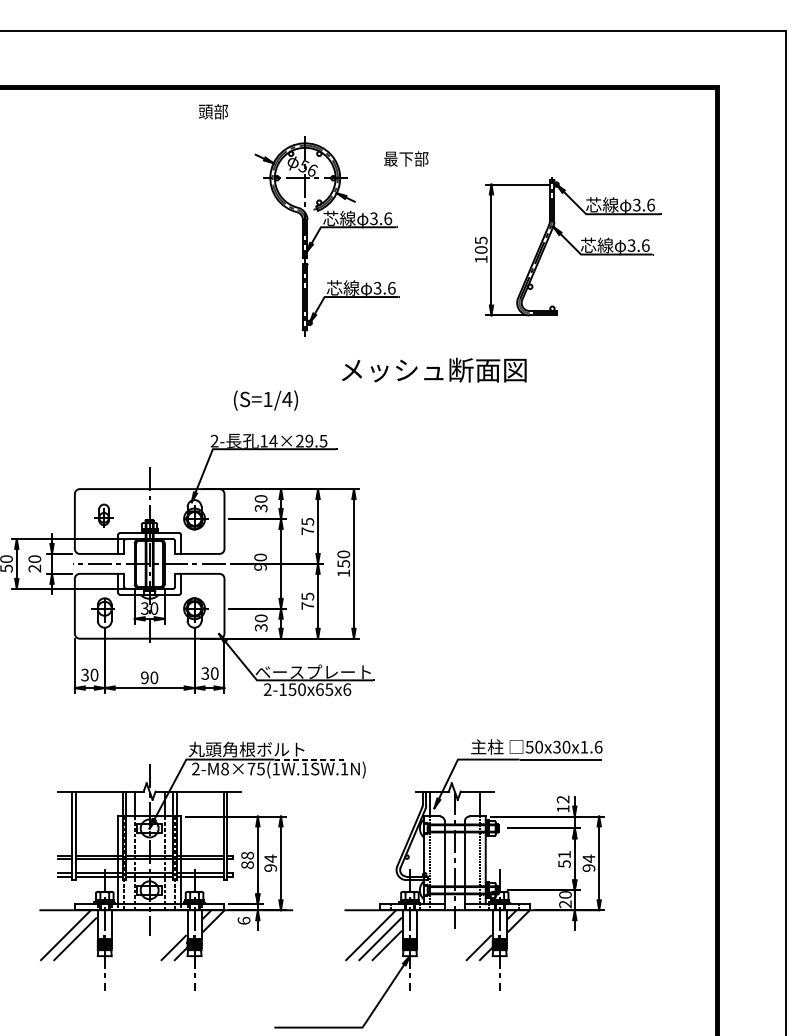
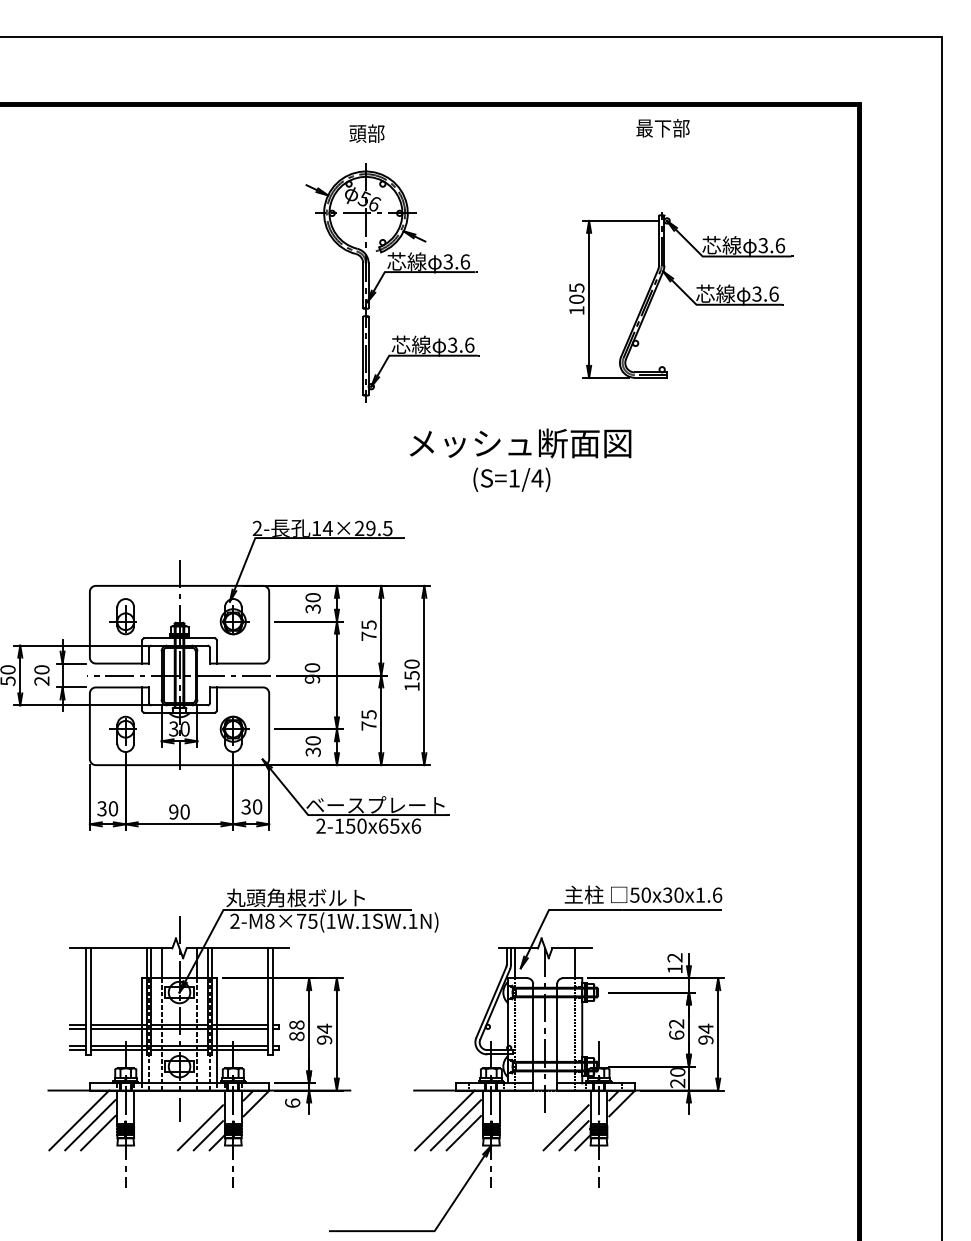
text: (213, 111) -> (366, 133), moved
text: (405, 159) -> (662, 128), moved
text: (265, 400) -> (511, 479), moved
part: (102, 514) -> (122, 616), size x1.43
line: (309, 759) -> (371, 909), dashed -> solid
text: (564, 859) -> (676, 1029), 51 -> 62
line: (166, 941) -> (199, 1127), added
line: (471, 941) -> (565, 1127), added
line: (82, 945) -> (98, 1132), added

